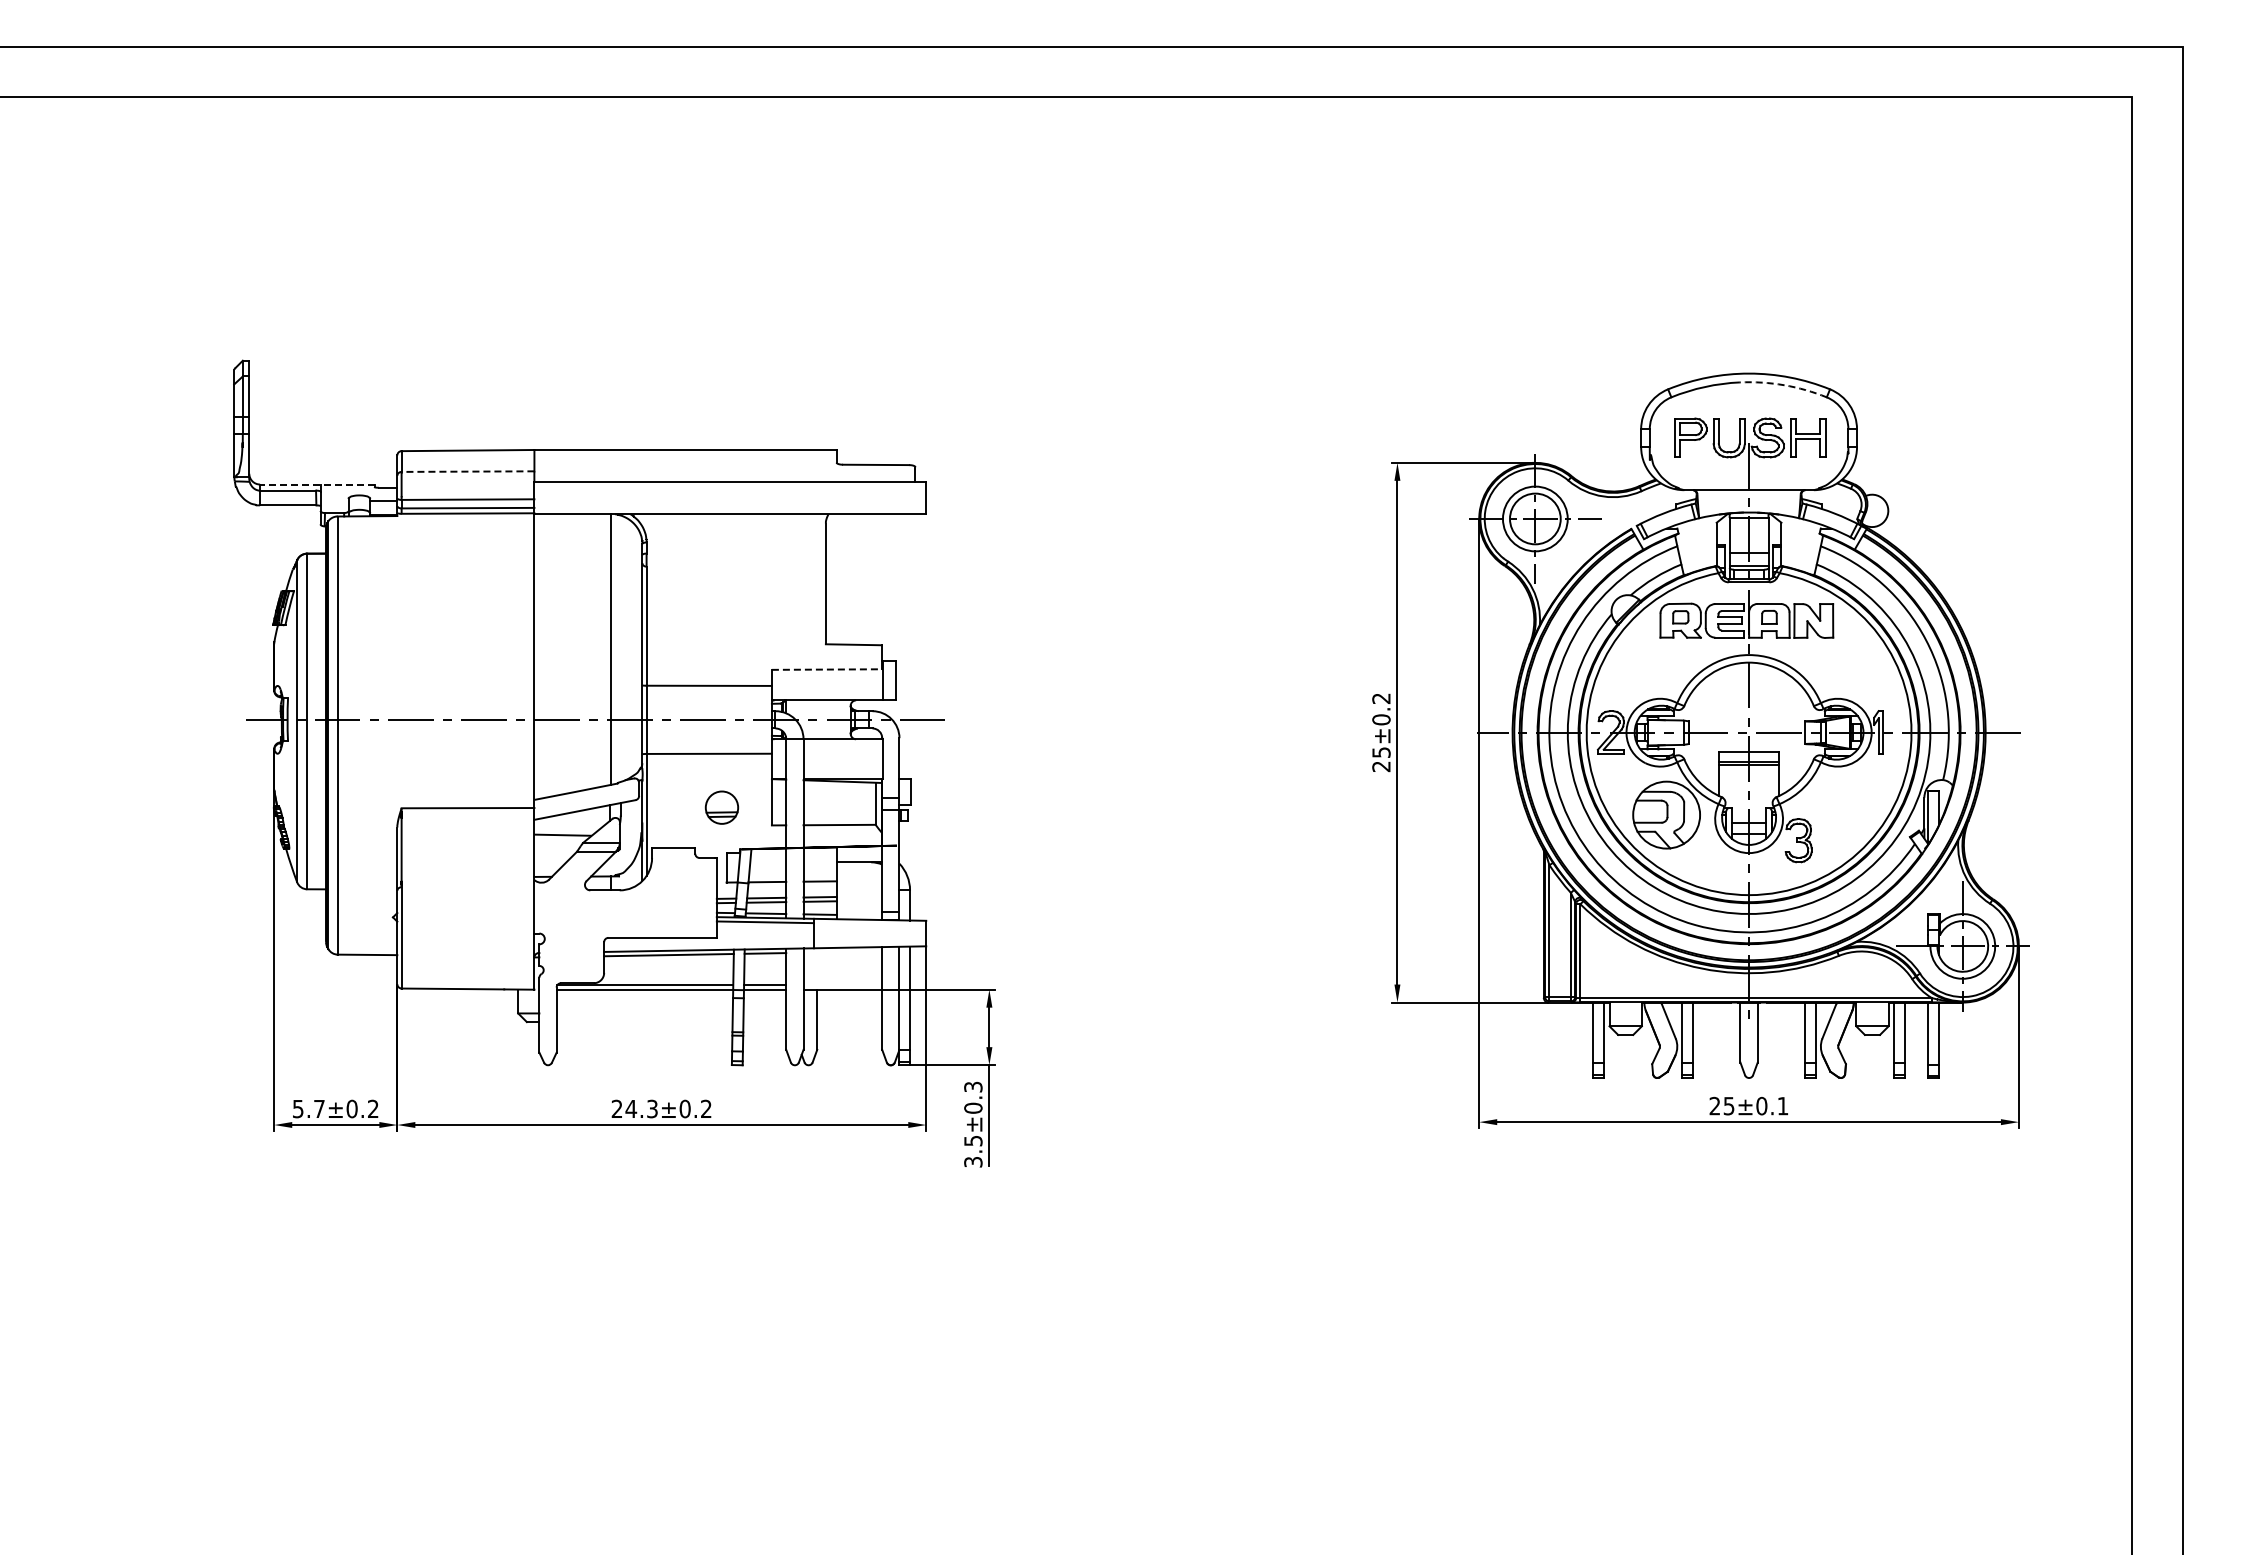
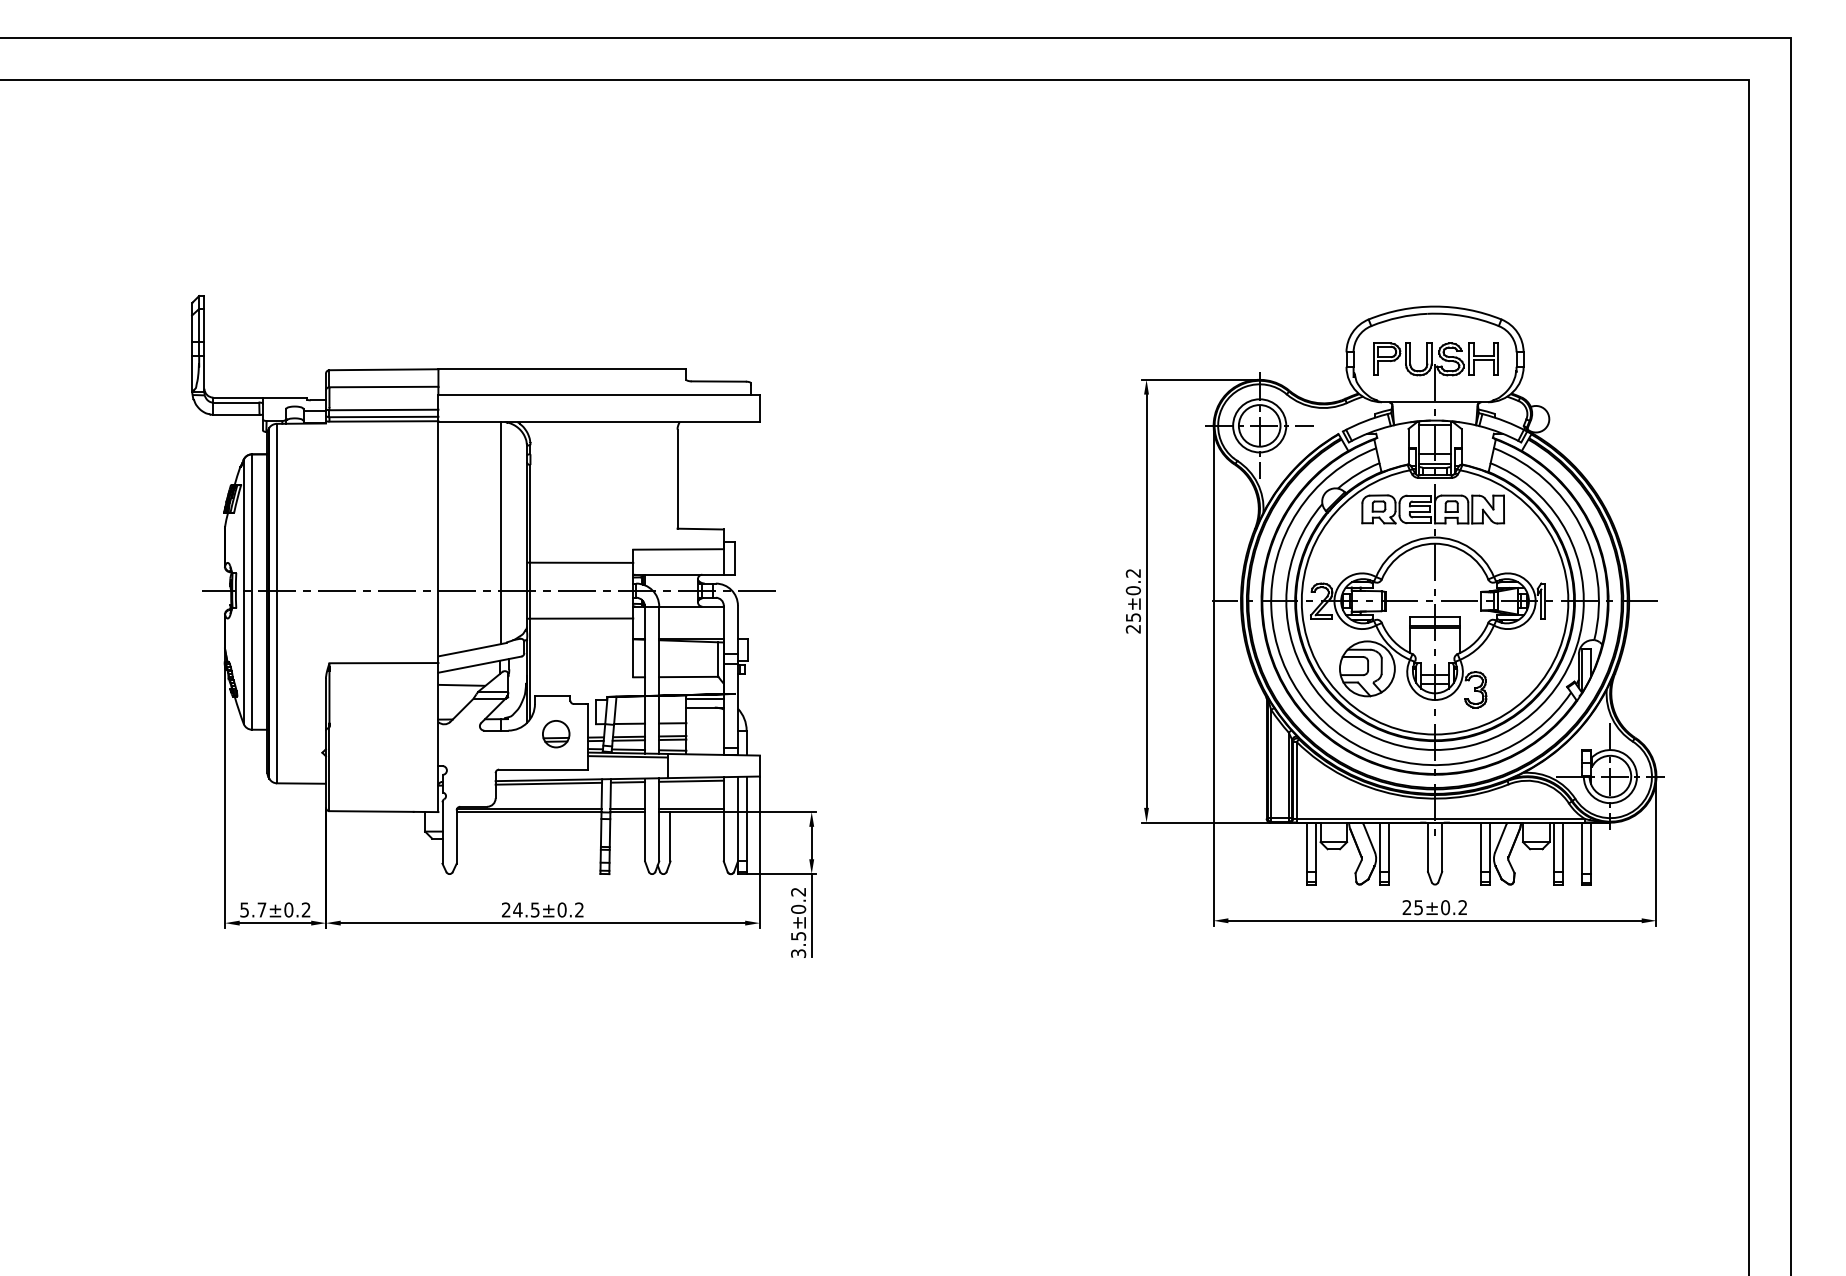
arc: (1784, 385) -> (1464, 316), dashed -> solid
line: (467, 471) -> (383, 386), dashed -> solid
line: (316, 484) -> (259, 397), dashed -> solid
line: (827, 669) -> (678, 549), dashed -> solid
part: (721, 807) -> (555, 733), moved
line: (859, 851) -> (705, 698), added
line: (842, 951) -> (691, 780), added
line: (842, 985) -> (691, 808), added
text: (973, 1086) -> (798, 891), 3.5±0.3 -> 3.5±0.2
text: (1782, 1105) -> (1462, 907), 25±0.1 -> 25±0.2
text: (652, 1108) -> (535, 909), 24.3±0.2 -> 24.5±0.2

